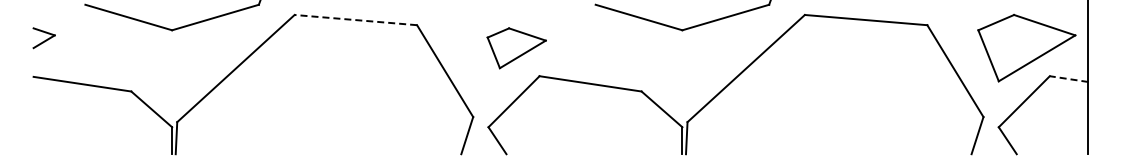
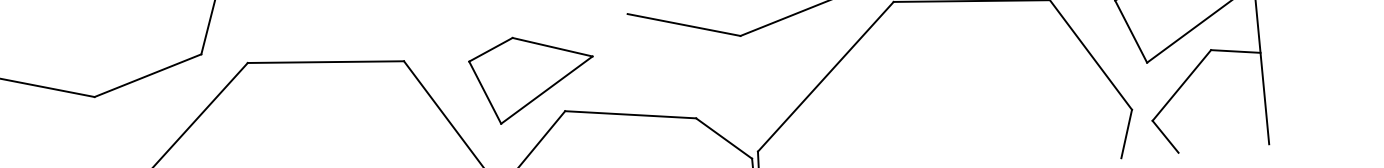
line: (355, 20) -> (325, 62), dashed -> solid
part: (516, 48) -> (532, 78), size x1.67
line: (1068, 79) -> (1235, 52), dashed -> solid

